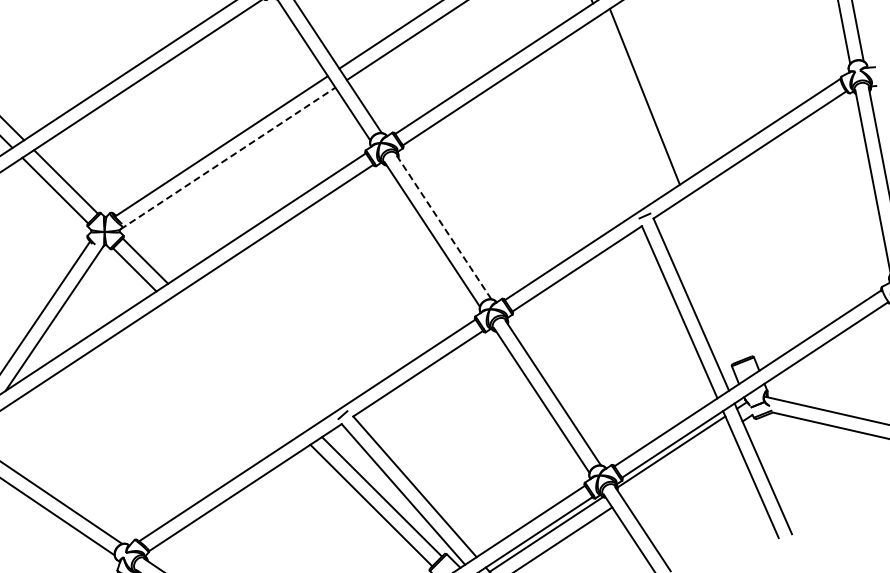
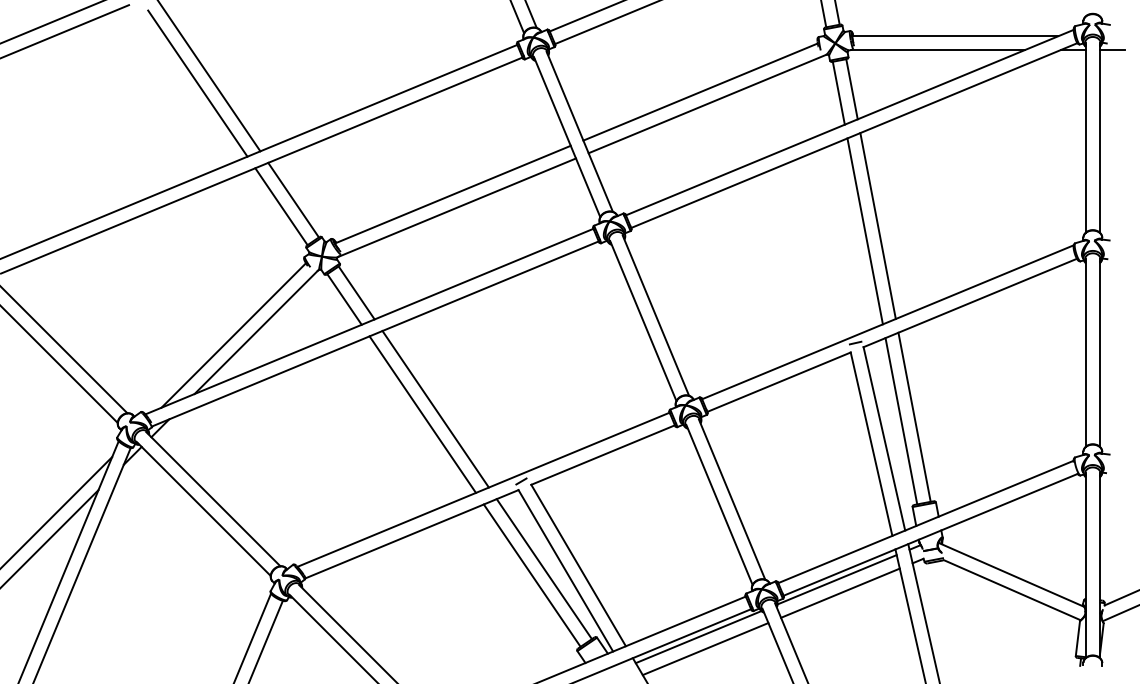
line: (632, 104) -> (864, 231), added
line: (228, 158) -> (457, 207), dashed -> solid
line: (443, 226) -> (655, 315), dashed -> solid
line: (716, 276) -> (914, 416), added
line: (704, 284) -> (901, 421), added
line: (244, 360) -> (435, 409), added
line: (233, 368) -> (422, 414), added
line: (677, 463) -> (840, 592), added

